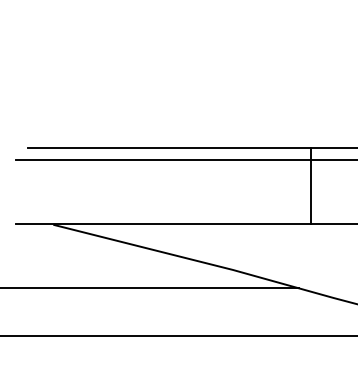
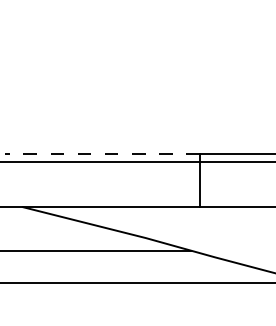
line: (170, 147) -> (102, 153), solid -> dashed

